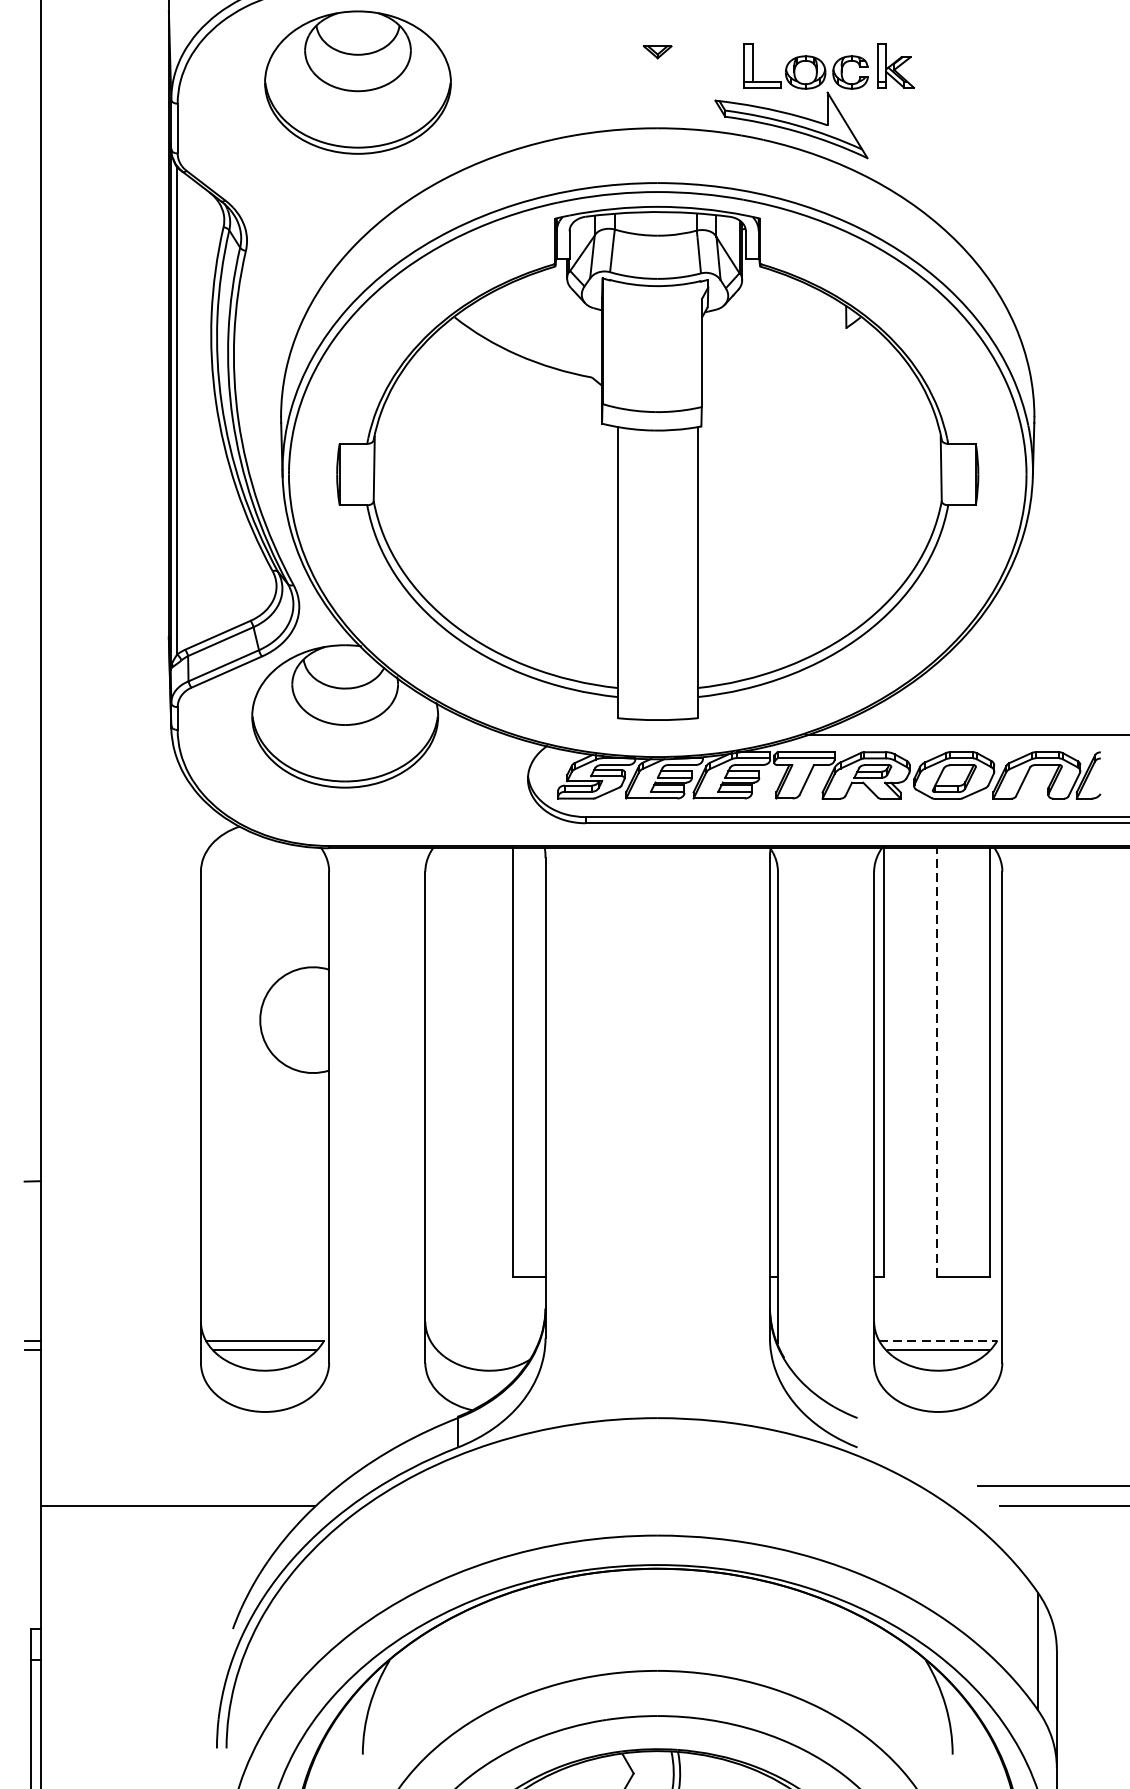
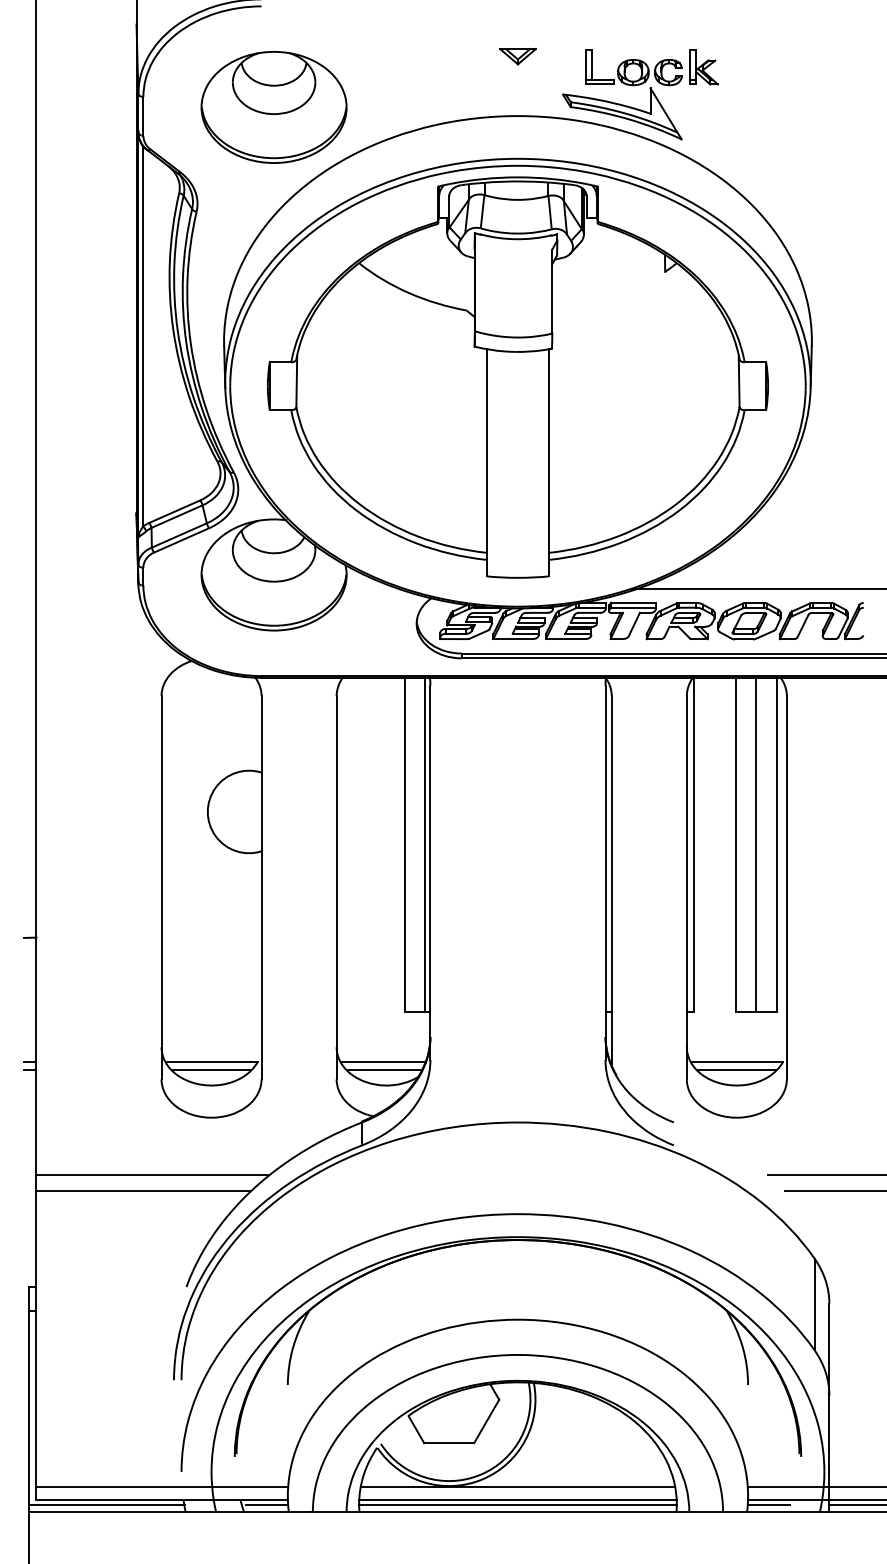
part: (657, 51) -> (517, 56), size x1.67
part: (357, 82) -> (273, 107), moved
line: (539, 1061) -> (425, 844), added
line: (936, 1061) -> (735, 844), dashed -> solid
line: (962, 1061) -> (755, 844), added
line: (484, 1341) -> (382, 1062), added
line: (939, 1341) -> (737, 1062), dashed -> solid
line: (486, 1350) -> (384, 1069), added
line: (188, 1486) -> (151, 1175), added

